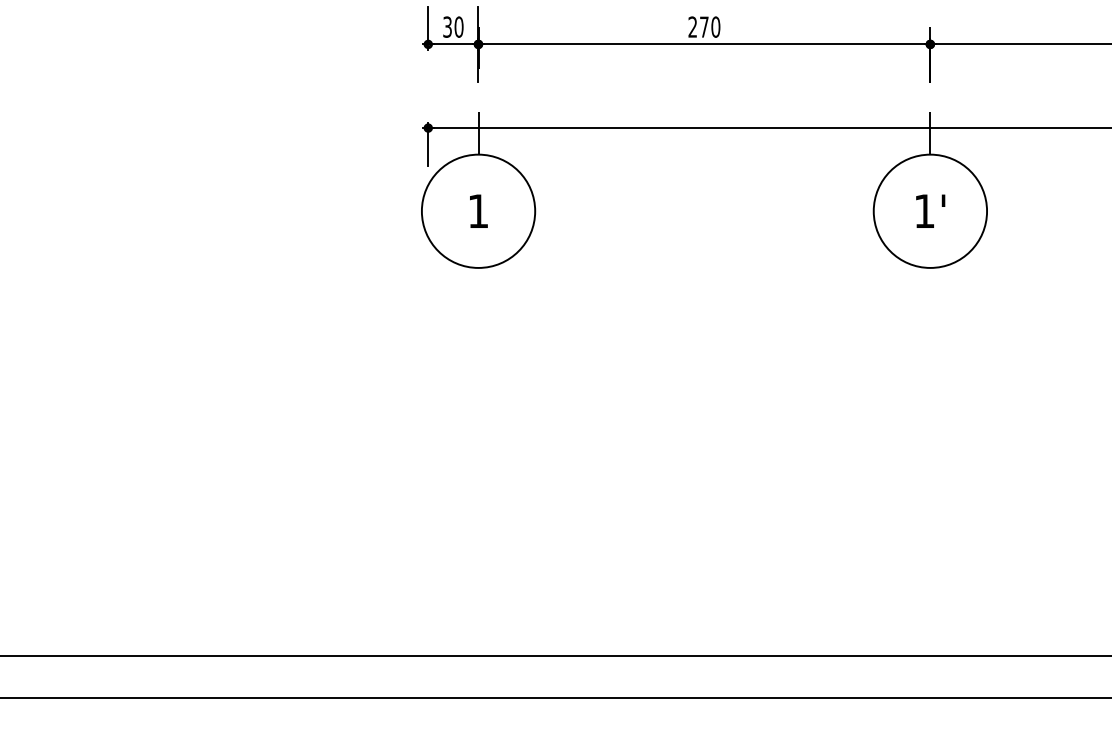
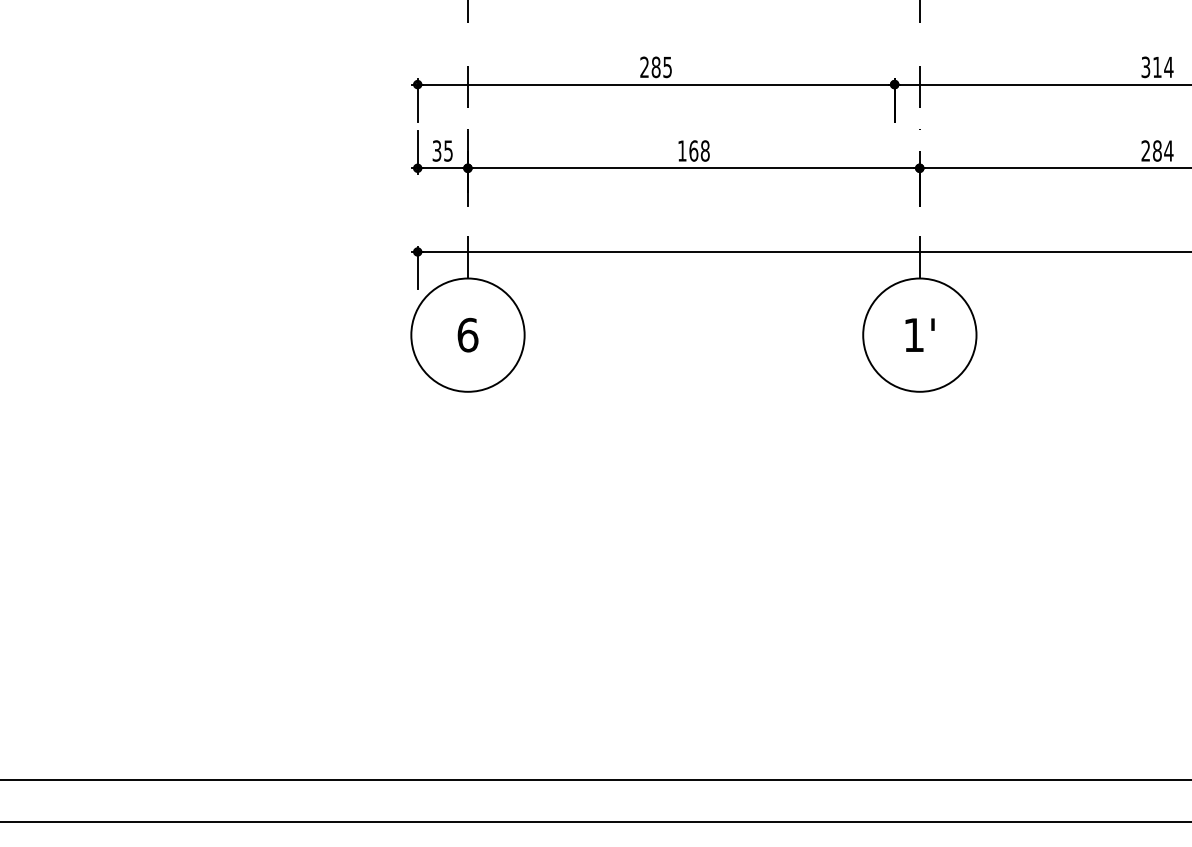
text: (459, 26) -> (448, 150), 30 -> 35
text: (704, 26) -> (693, 150), 270 -> 168
text: (478, 210) -> (467, 334), 1 -> 6

